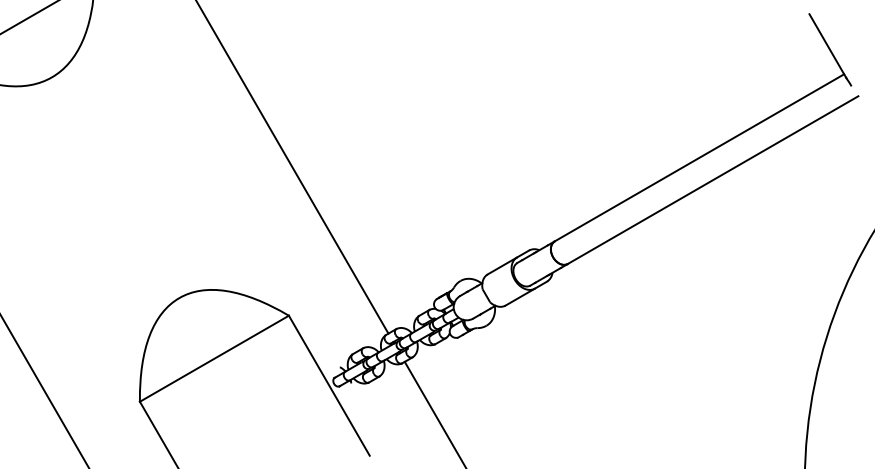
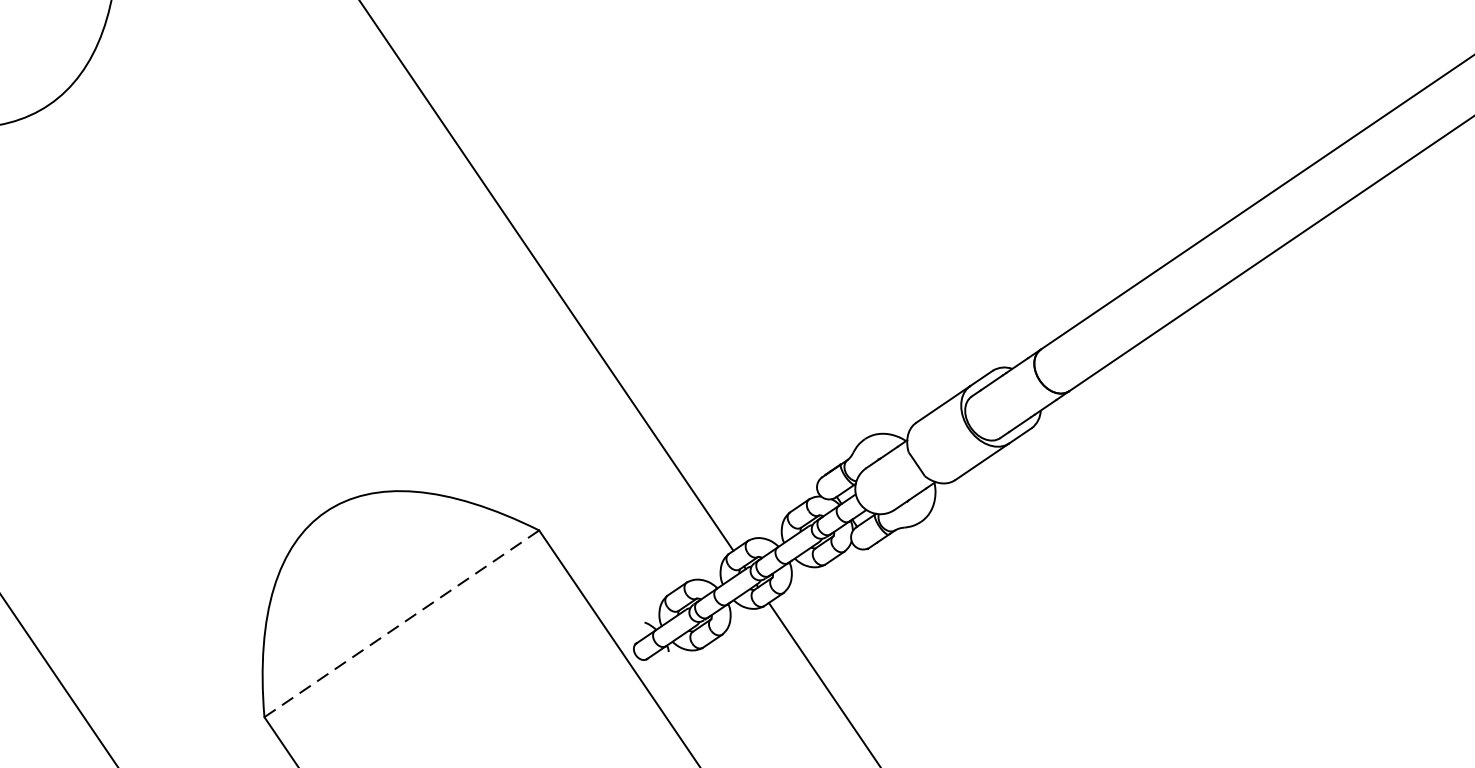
line: (213, 359) -> (400, 625), solid -> dashed

